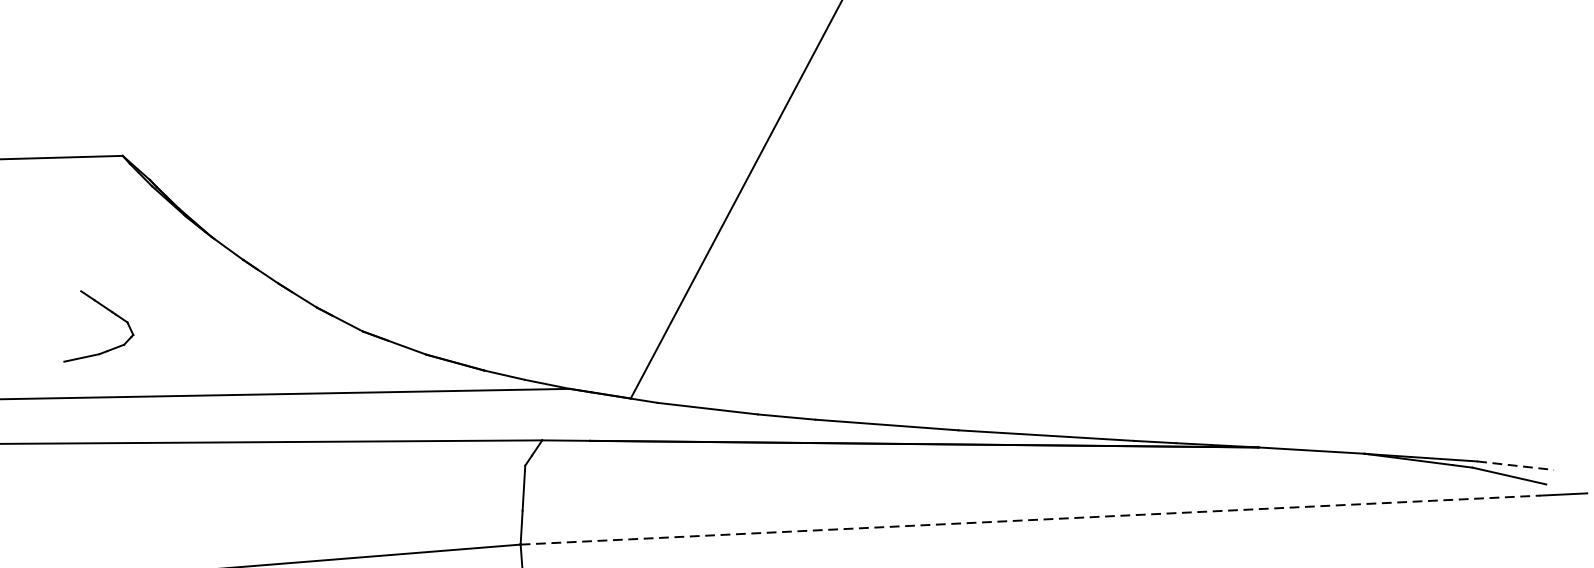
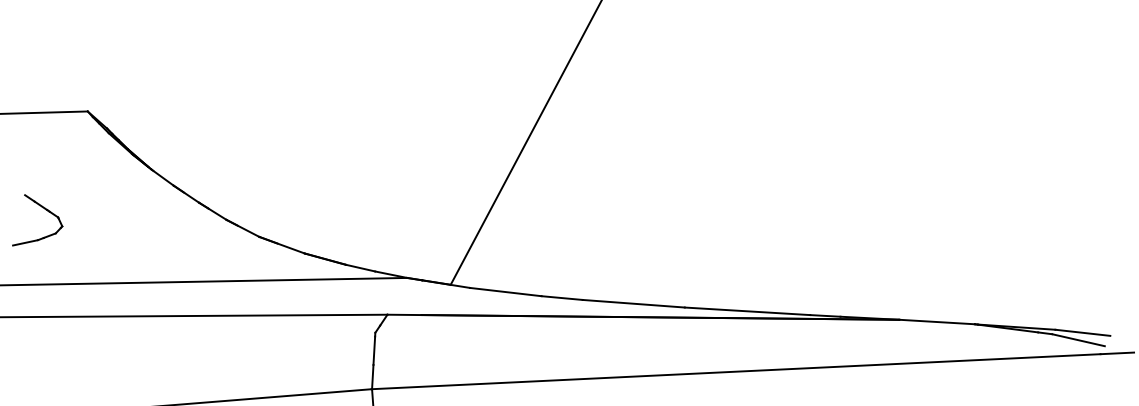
part: (108, 311) -> (44, 209), moved
line: (1515, 465) -> (1082, 332), dashed -> solid
line: (1030, 519) -> (736, 371), dashed -> solid

